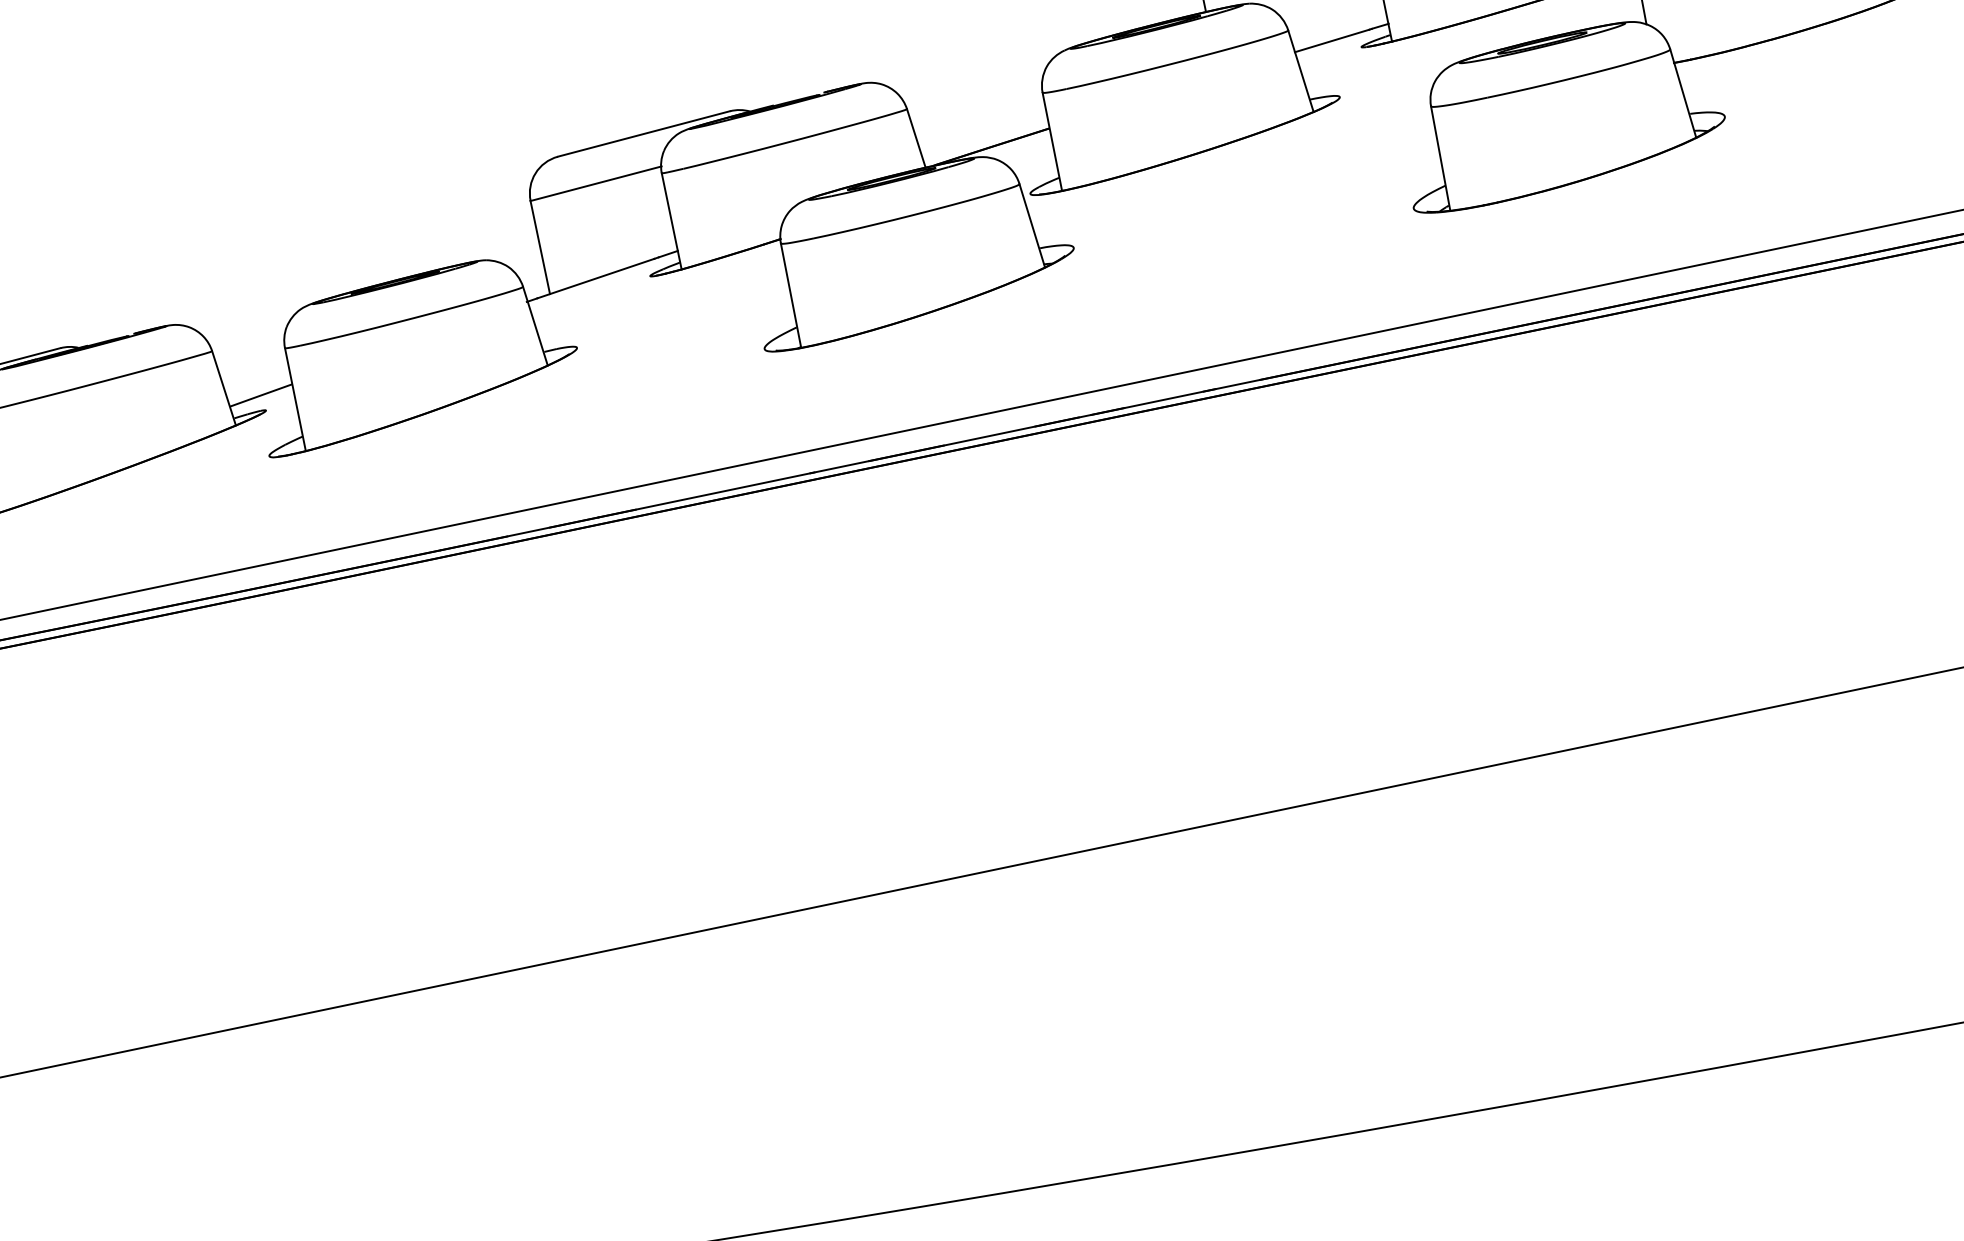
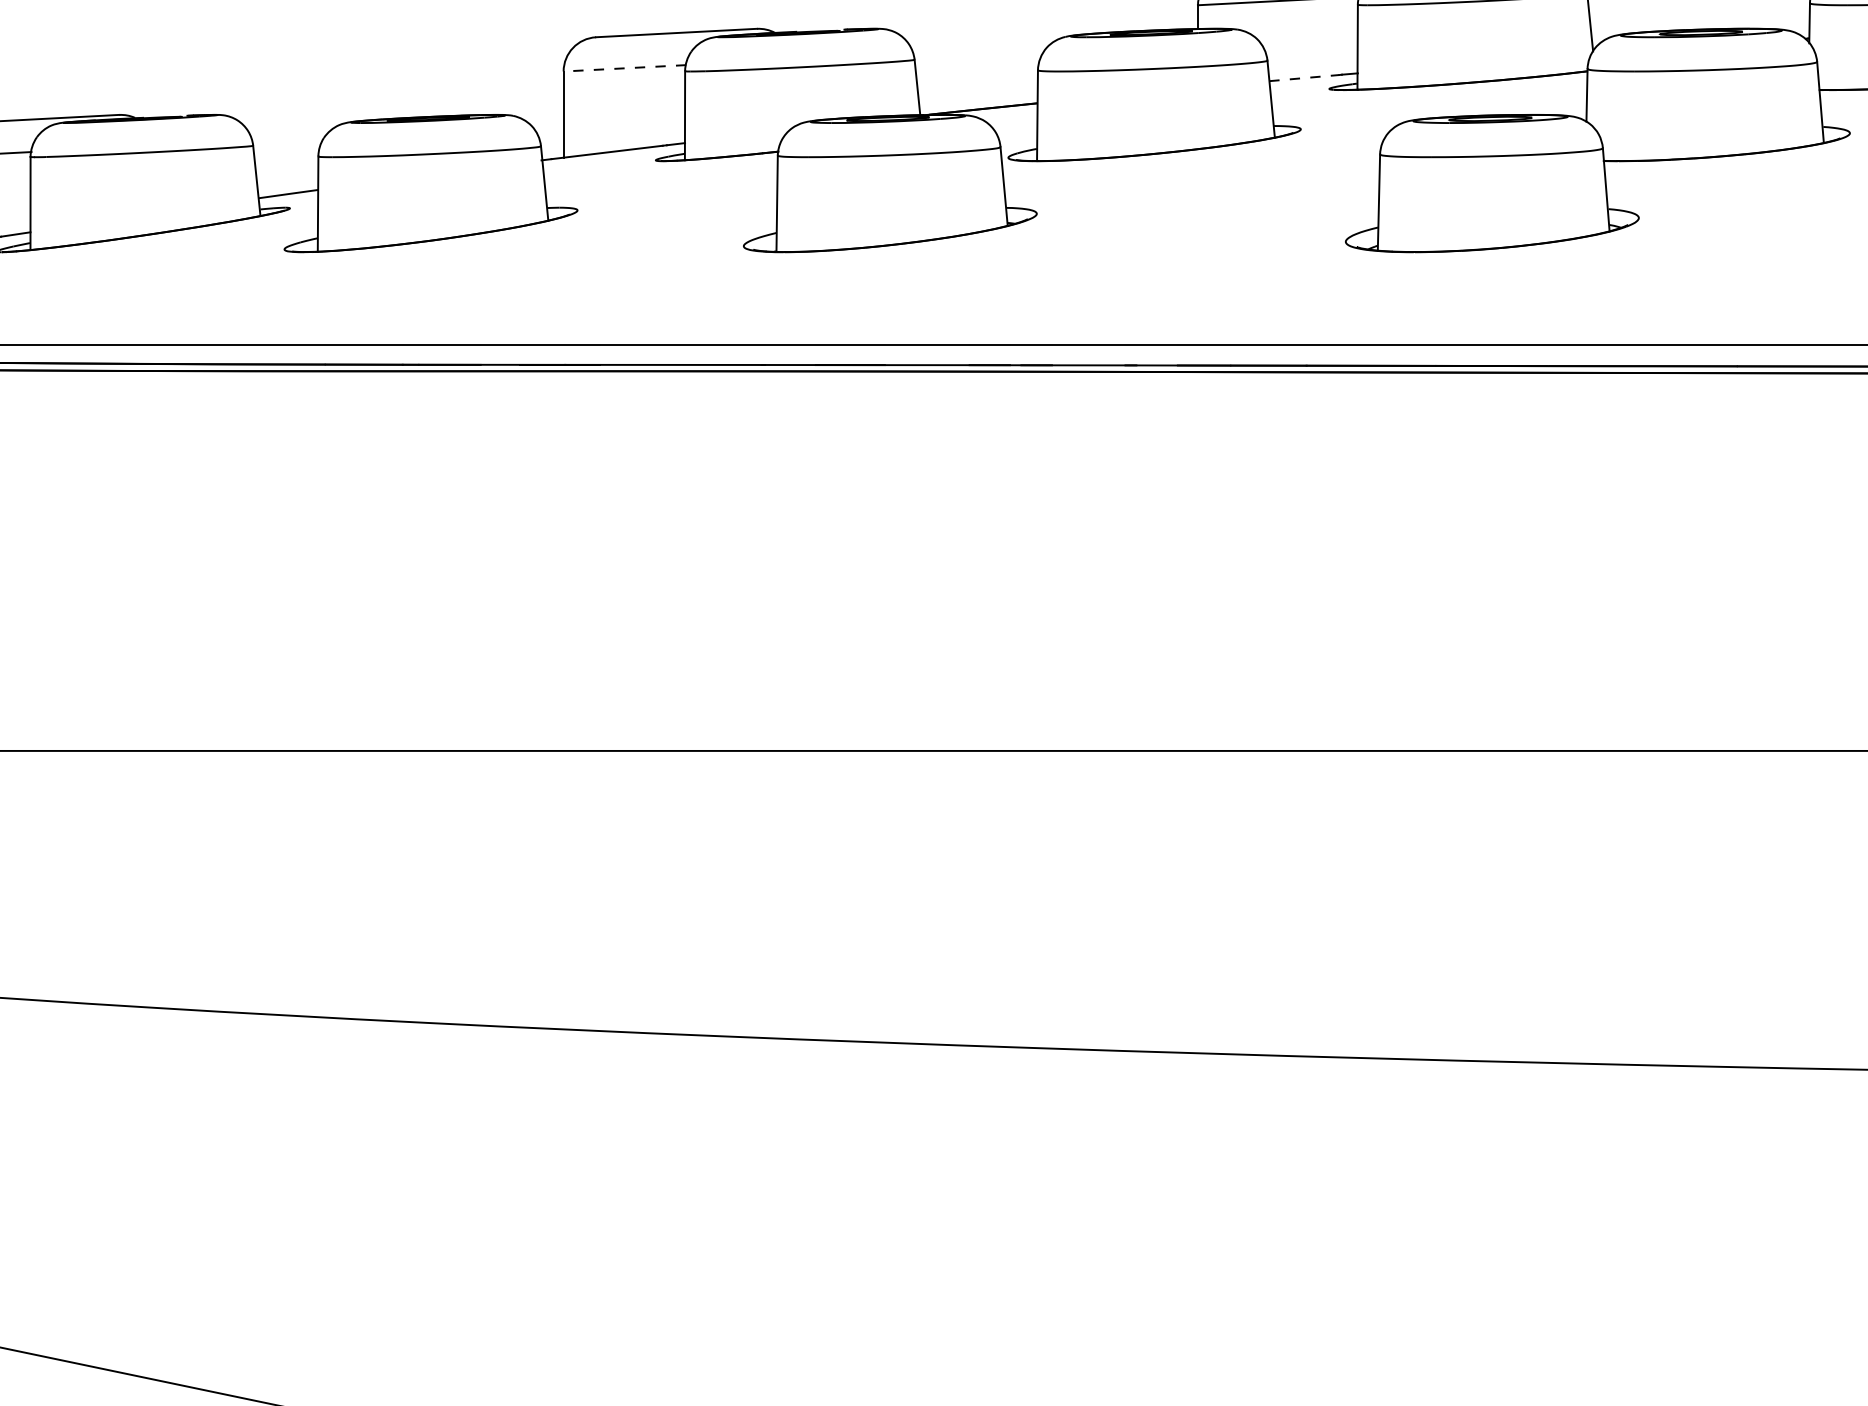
line: (1332, 41) -> (1304, 78), solid -> dashed
line: (595, 184) -> (624, 68), solid -> dashed

